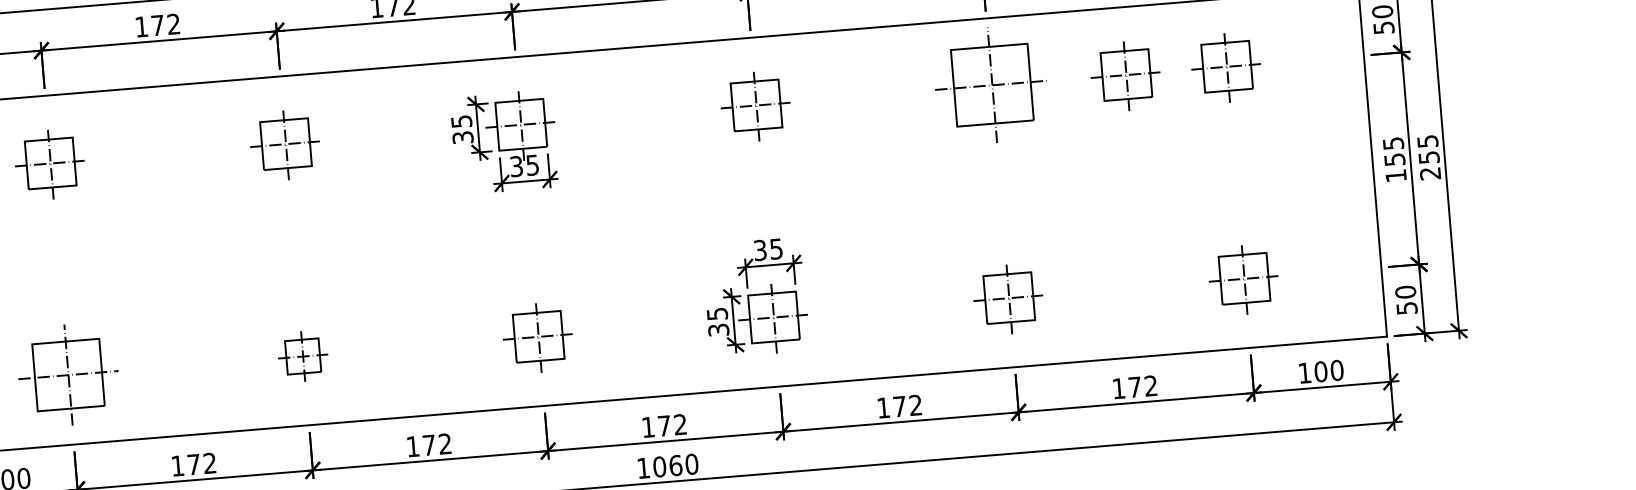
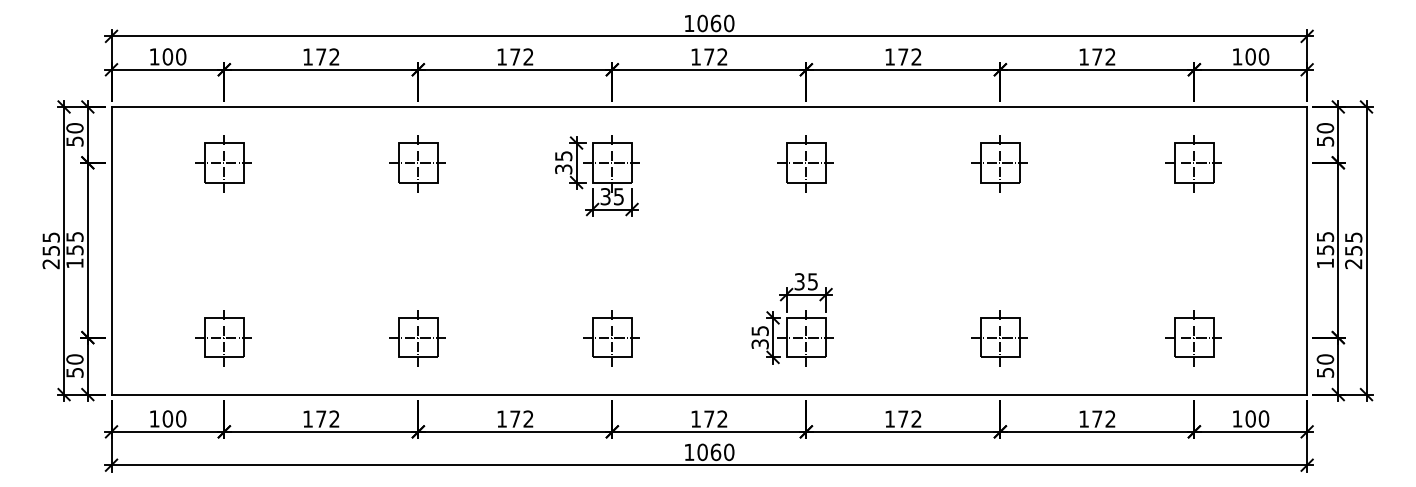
part: (1125, 75) -> (1110, 163), removed
part: (990, 87) -> (999, 163), size x0.62
part: (302, 357) -> (417, 338), size x1.43
part: (67, 376) -> (223, 338), size x0.71

